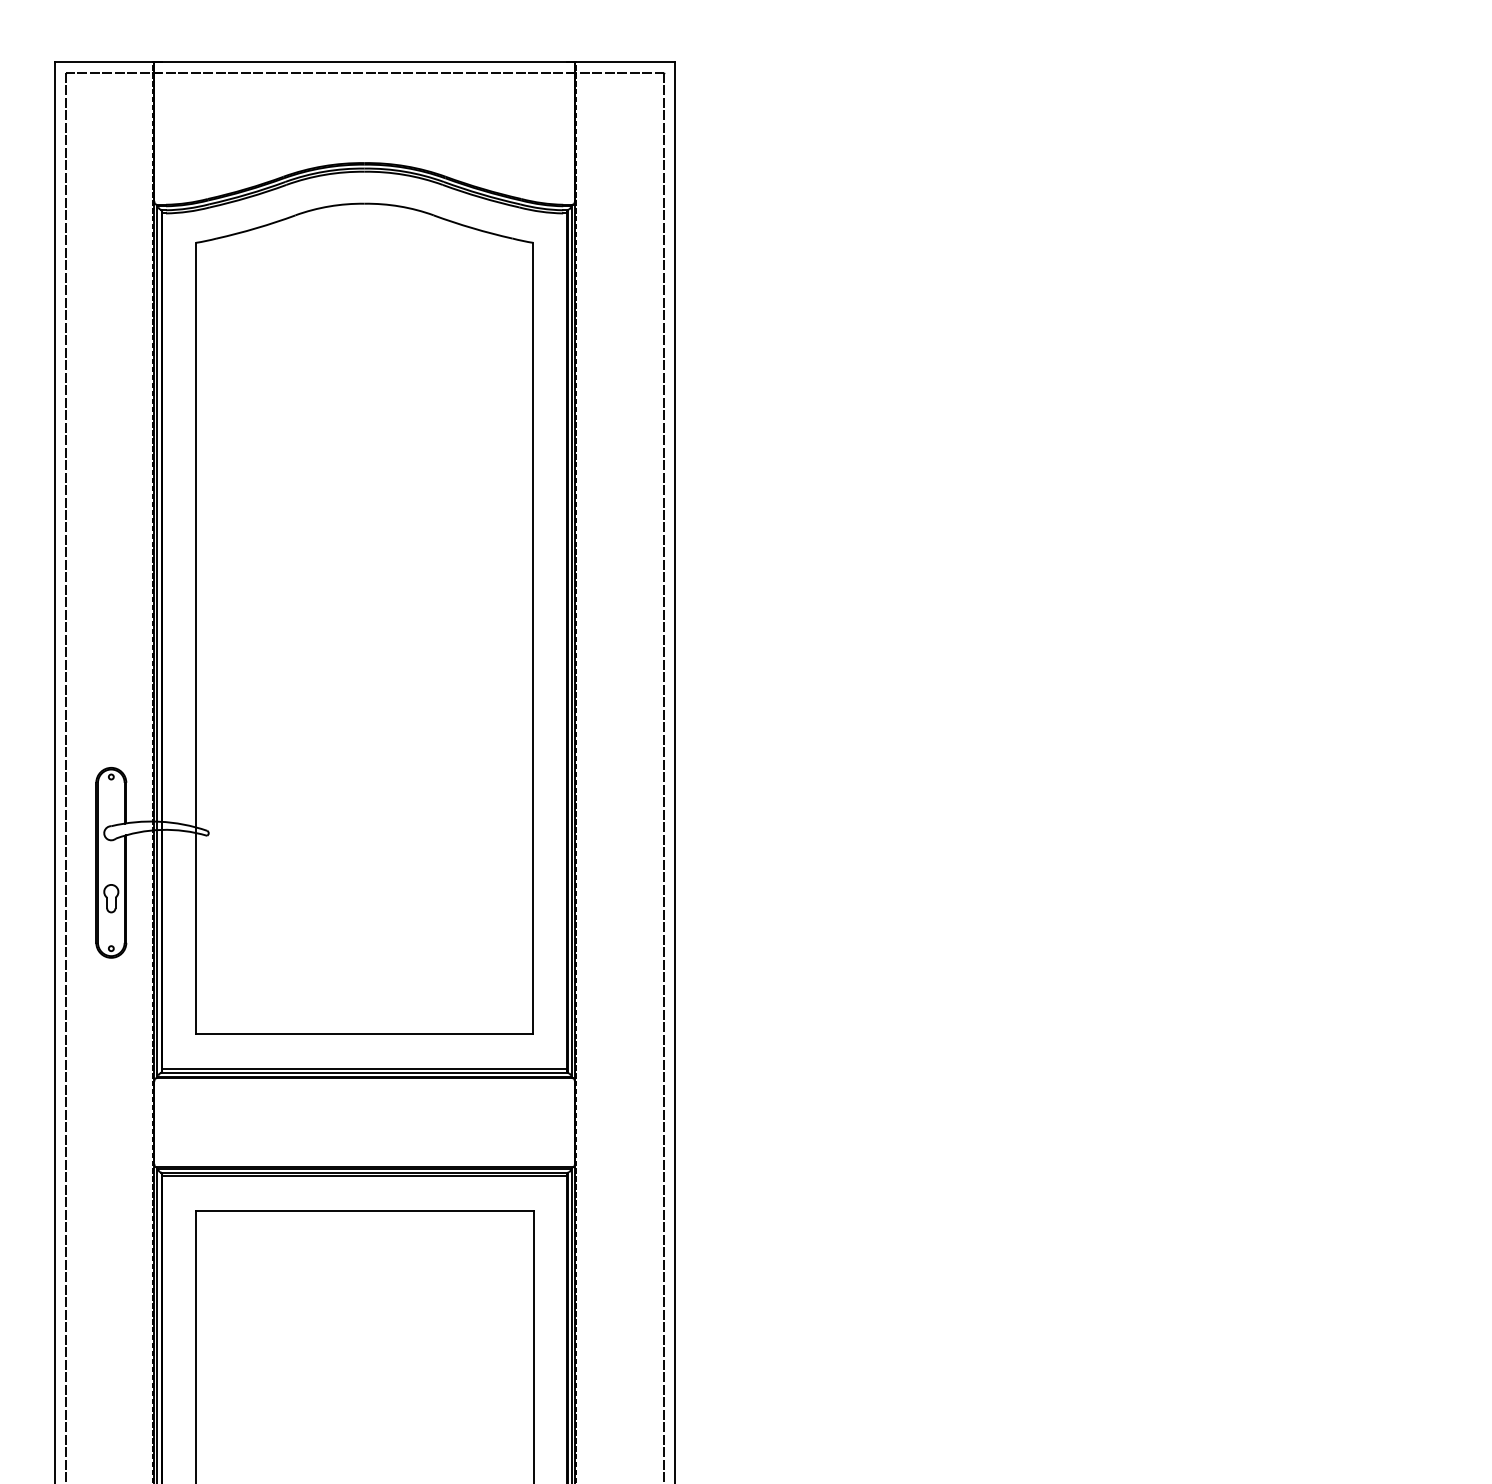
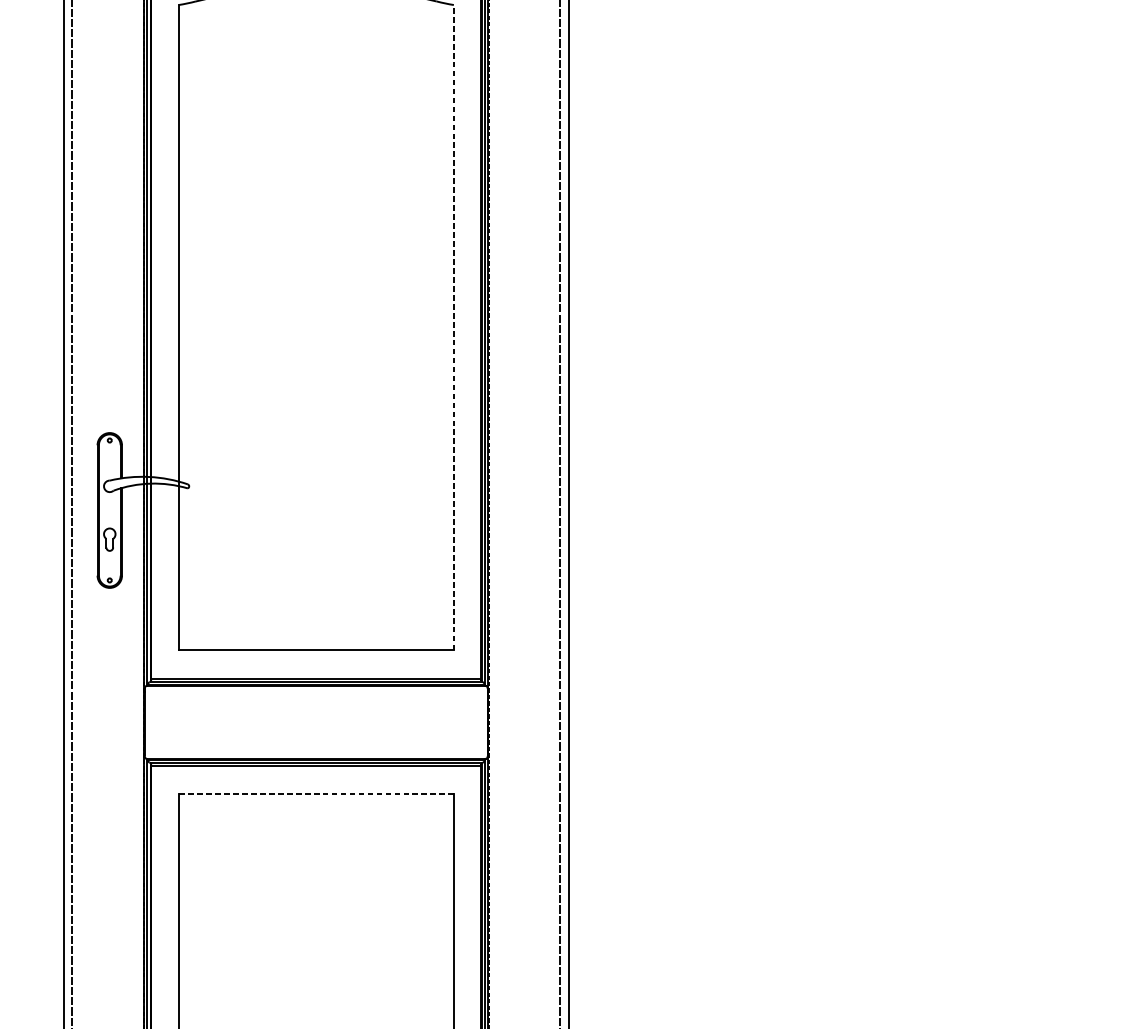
line: (533, 638) -> (453, 327), solid -> dashed
line: (364, 1211) -> (316, 794), solid -> dashed

